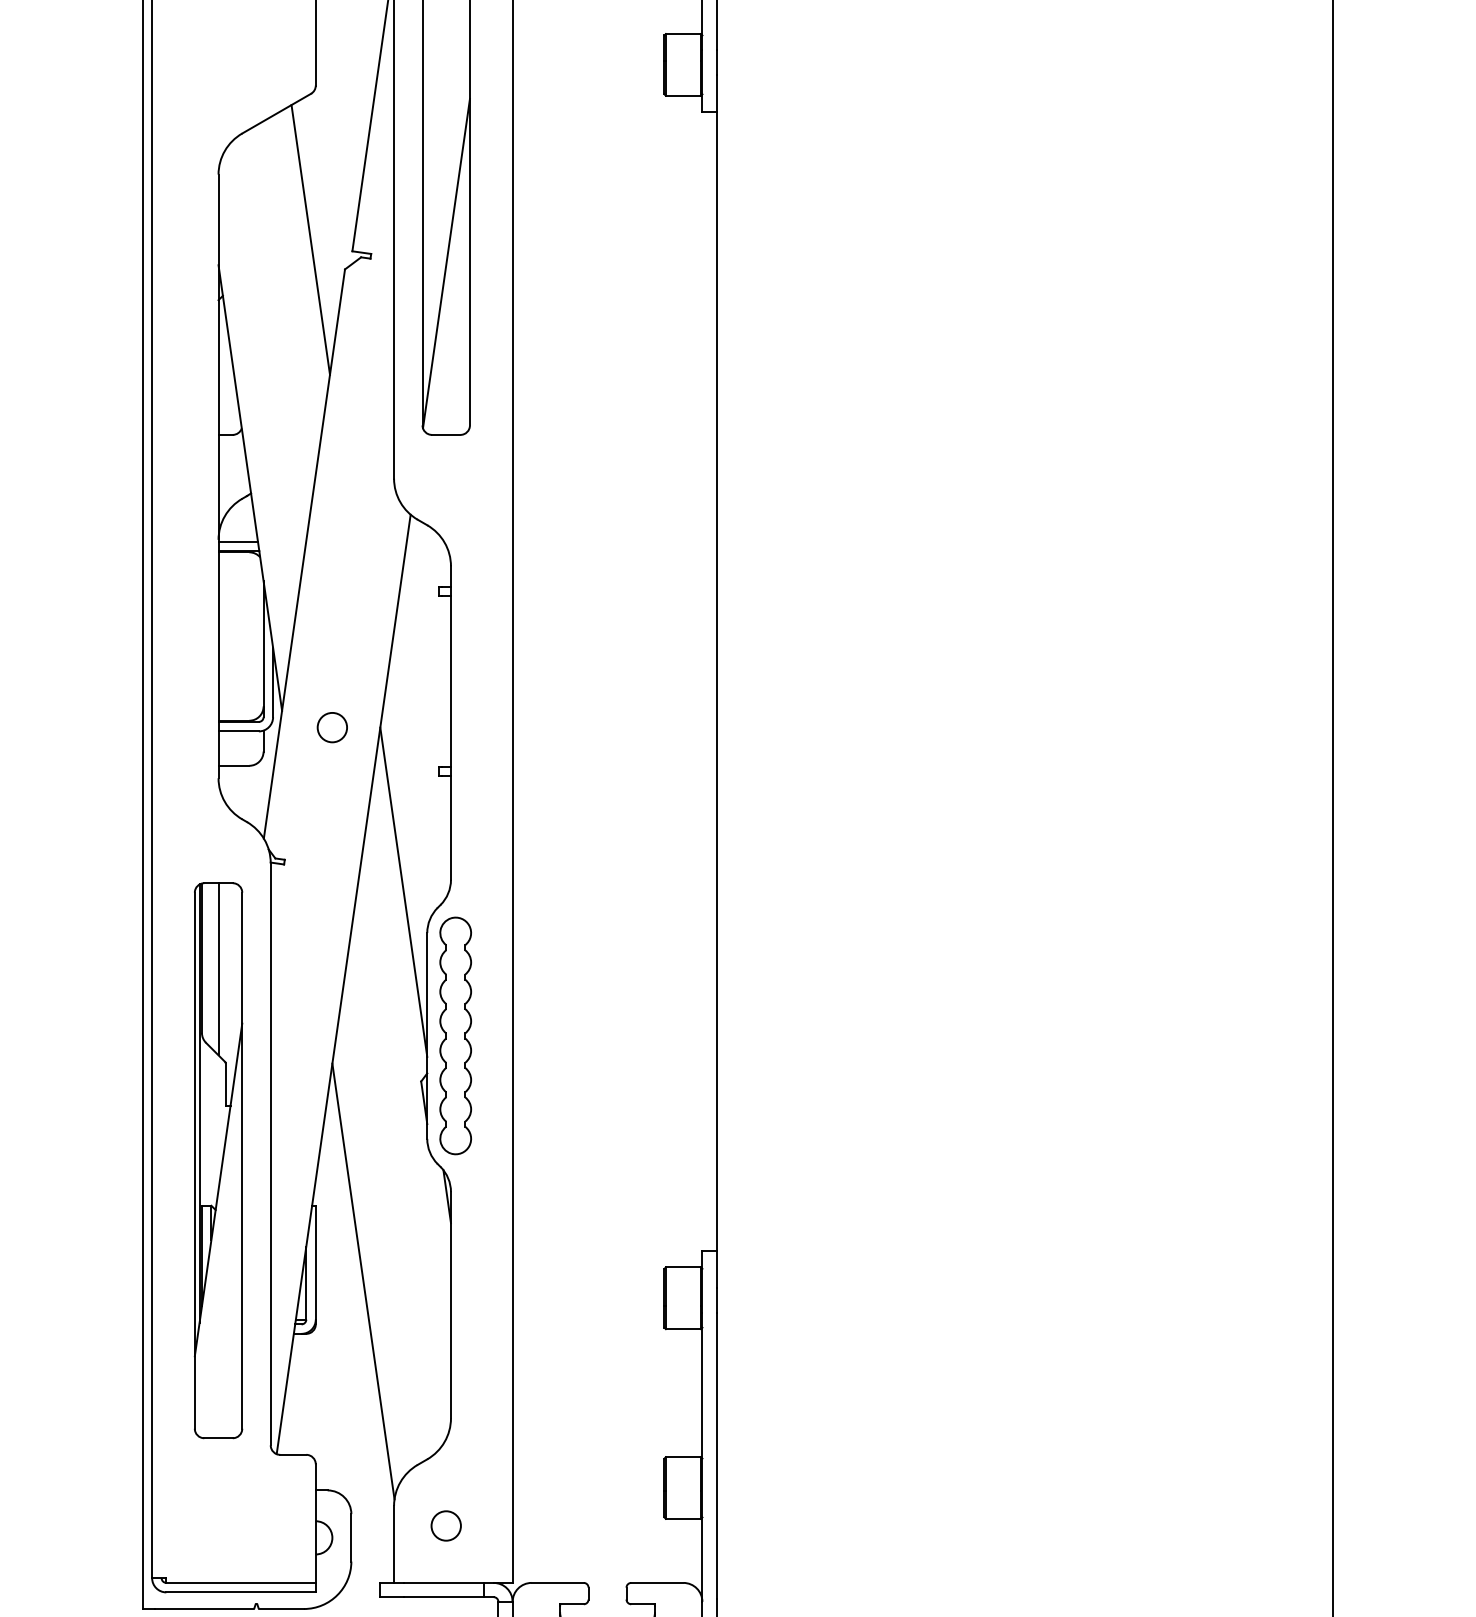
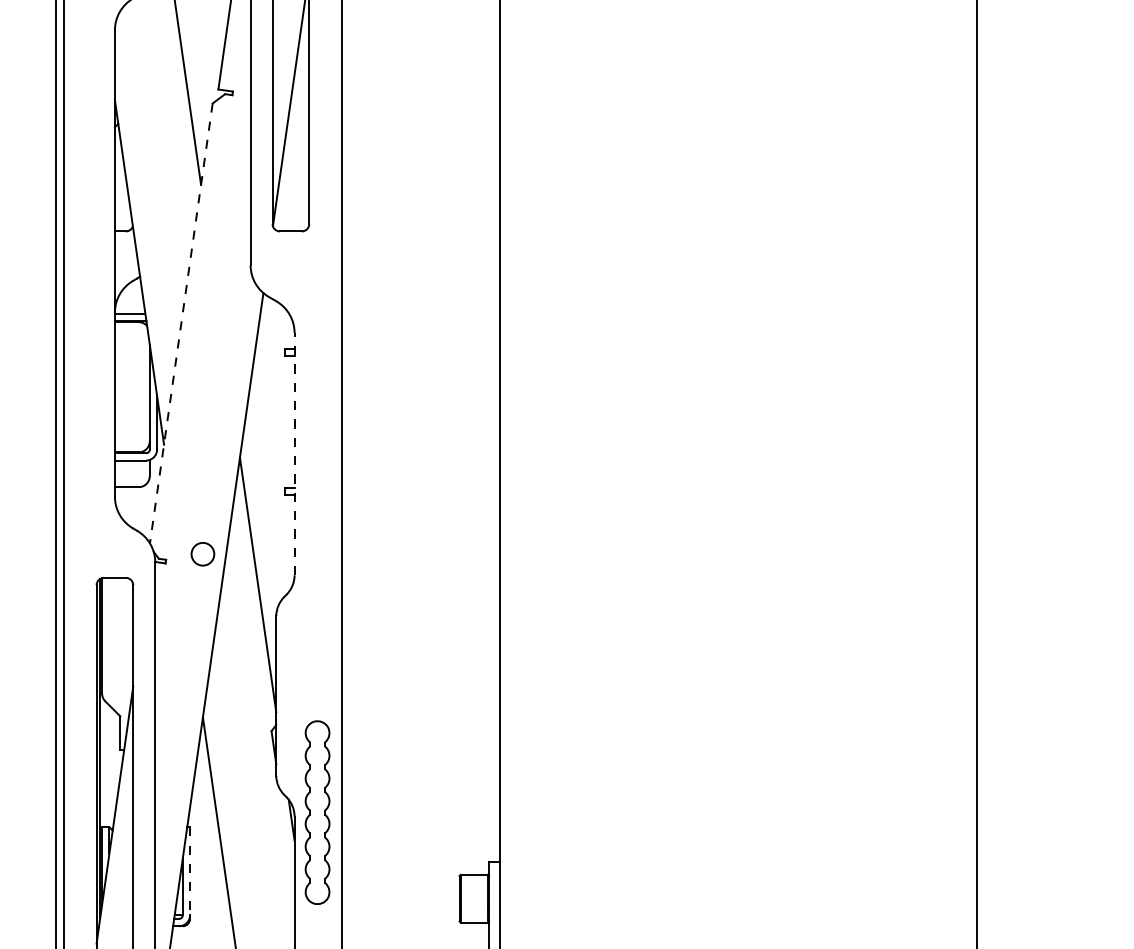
line: (304, 554) -> (181, 323), solid -> dashed
line: (451, 723) -> (294, 454), solid -> dashed
circle: (331, 727) -> (202, 554), moved
line: (218, 969) -> (114, 644), removed
part: (455, 1035) -> (317, 812), moved
line: (315, 1262) -> (189, 871), solid -> dashed

